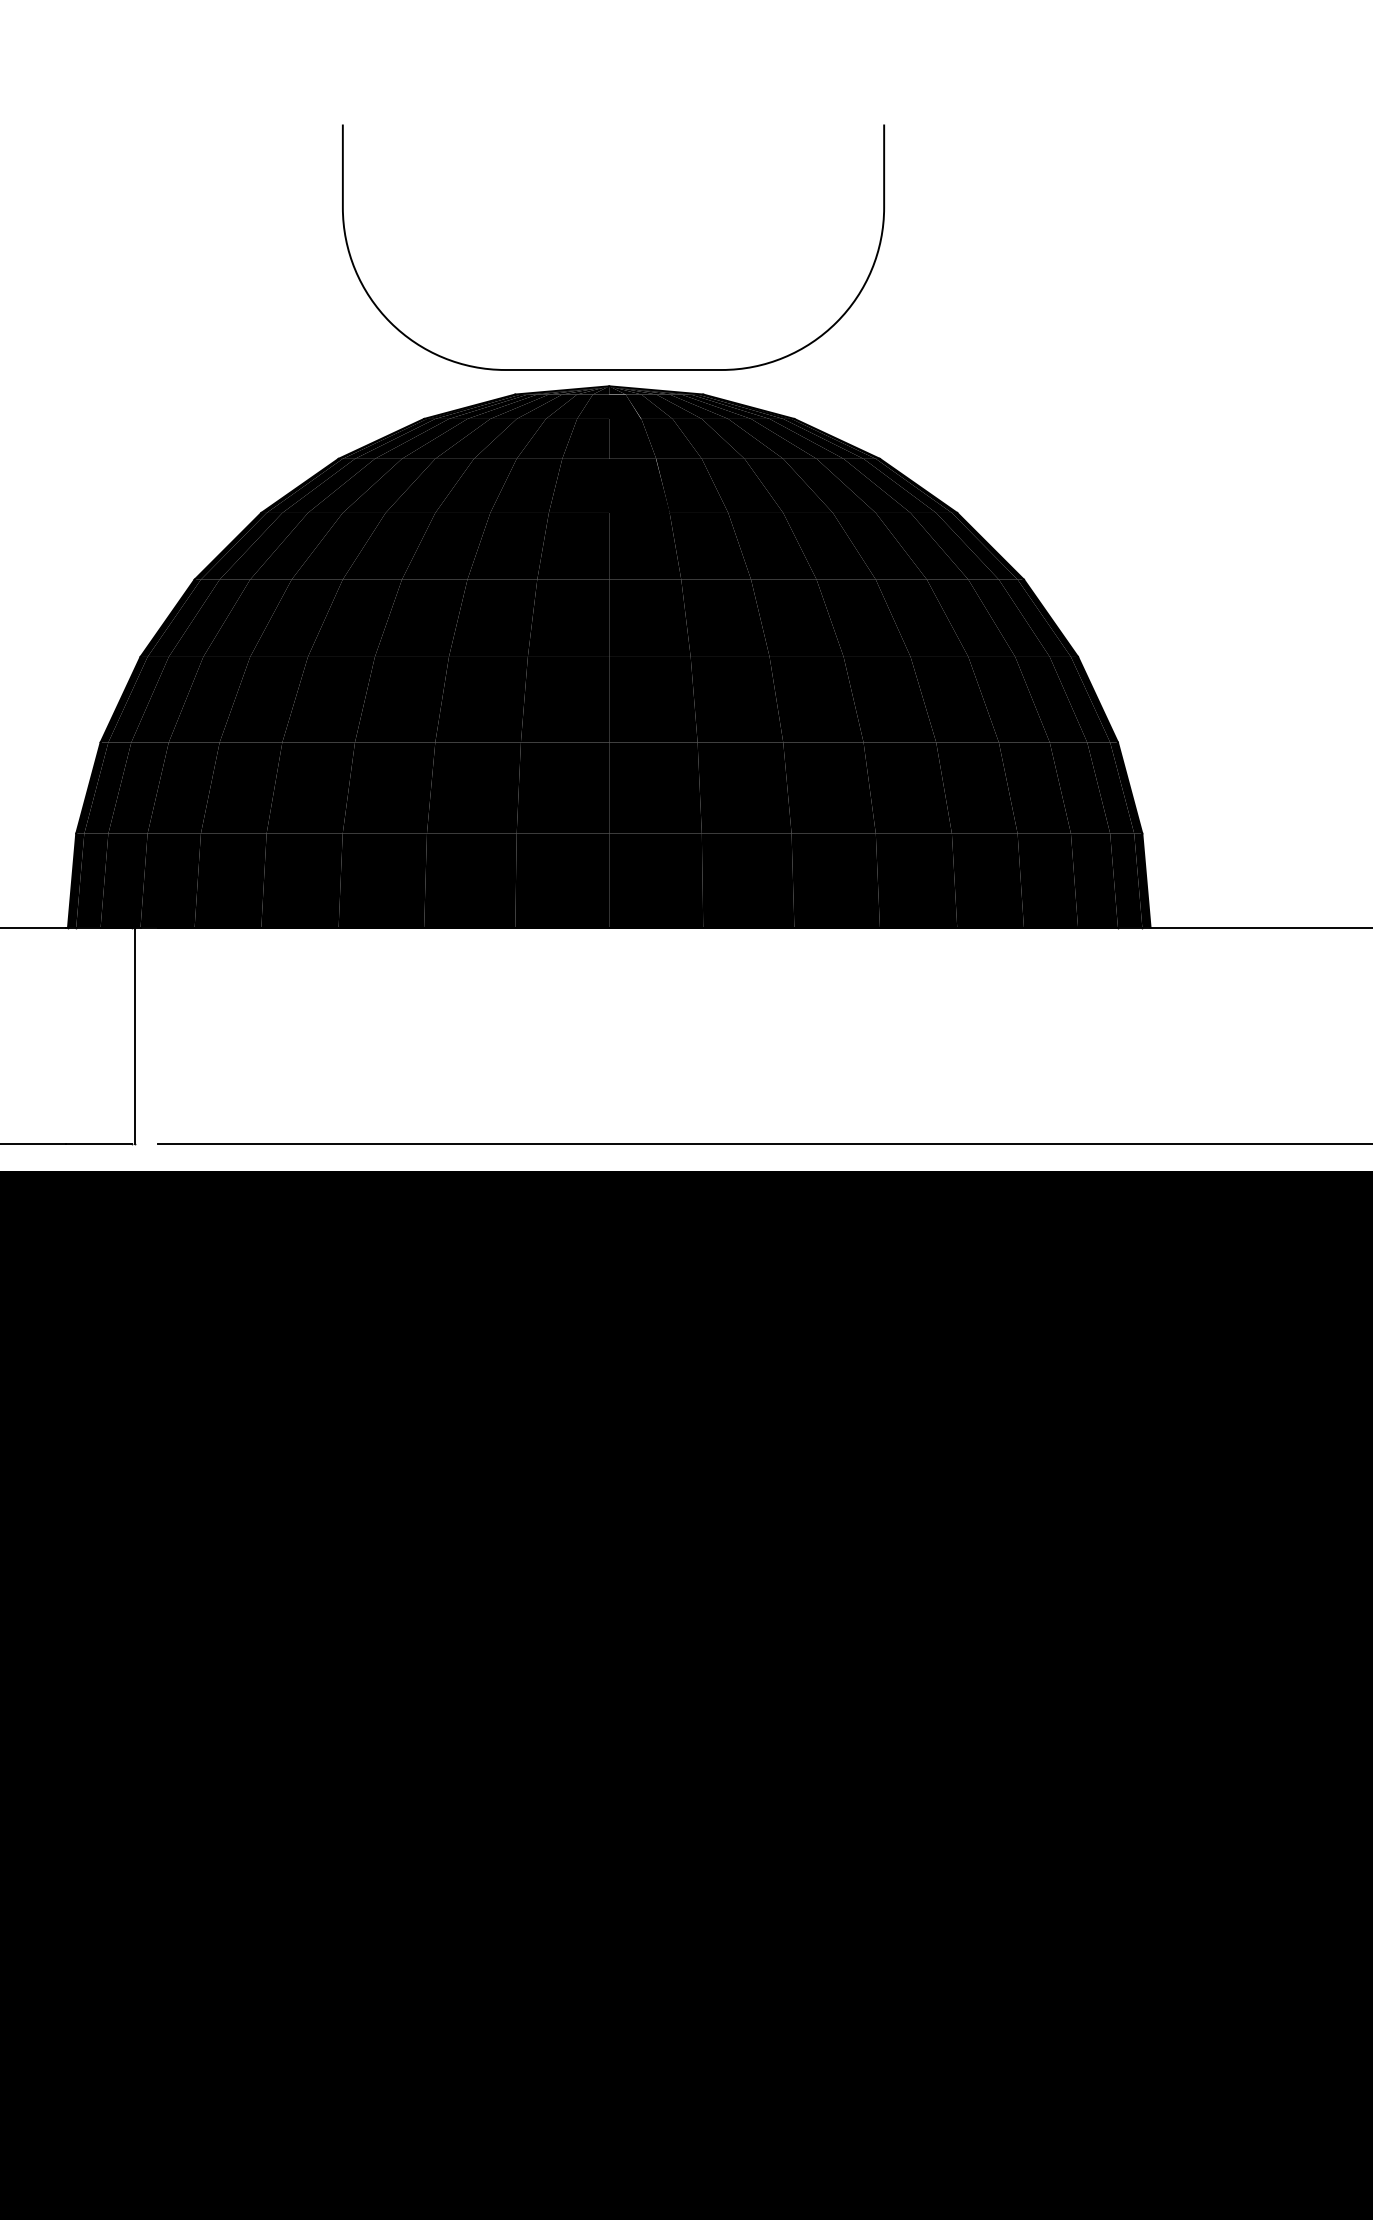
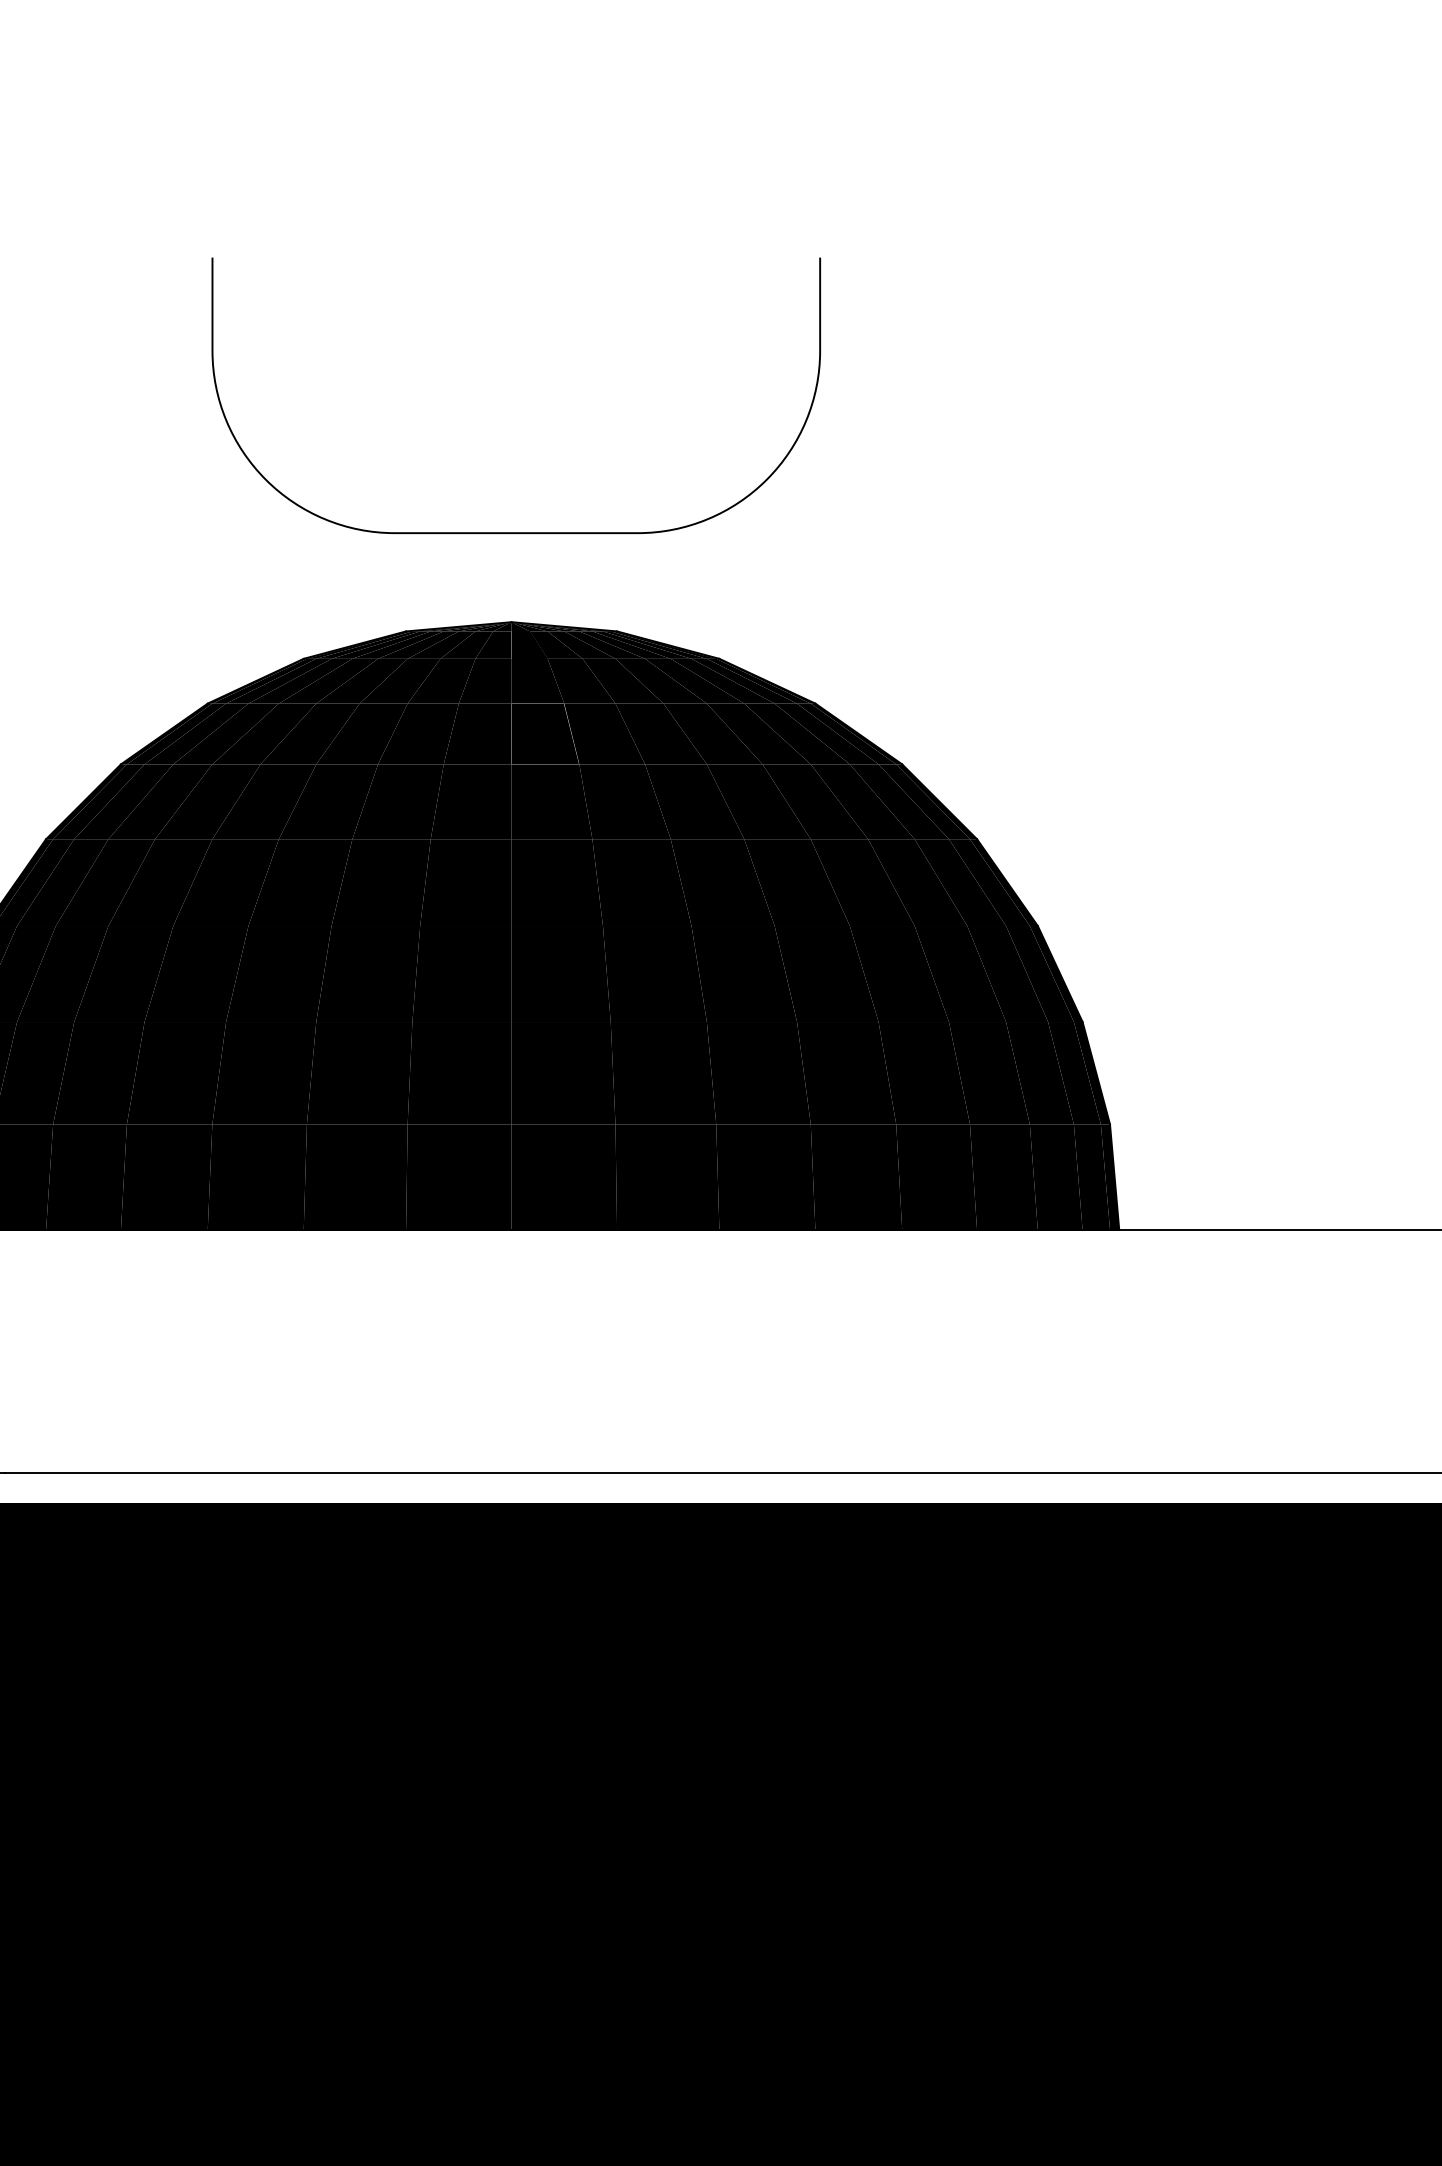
part: (613, 369) -> (516, 532), moved

